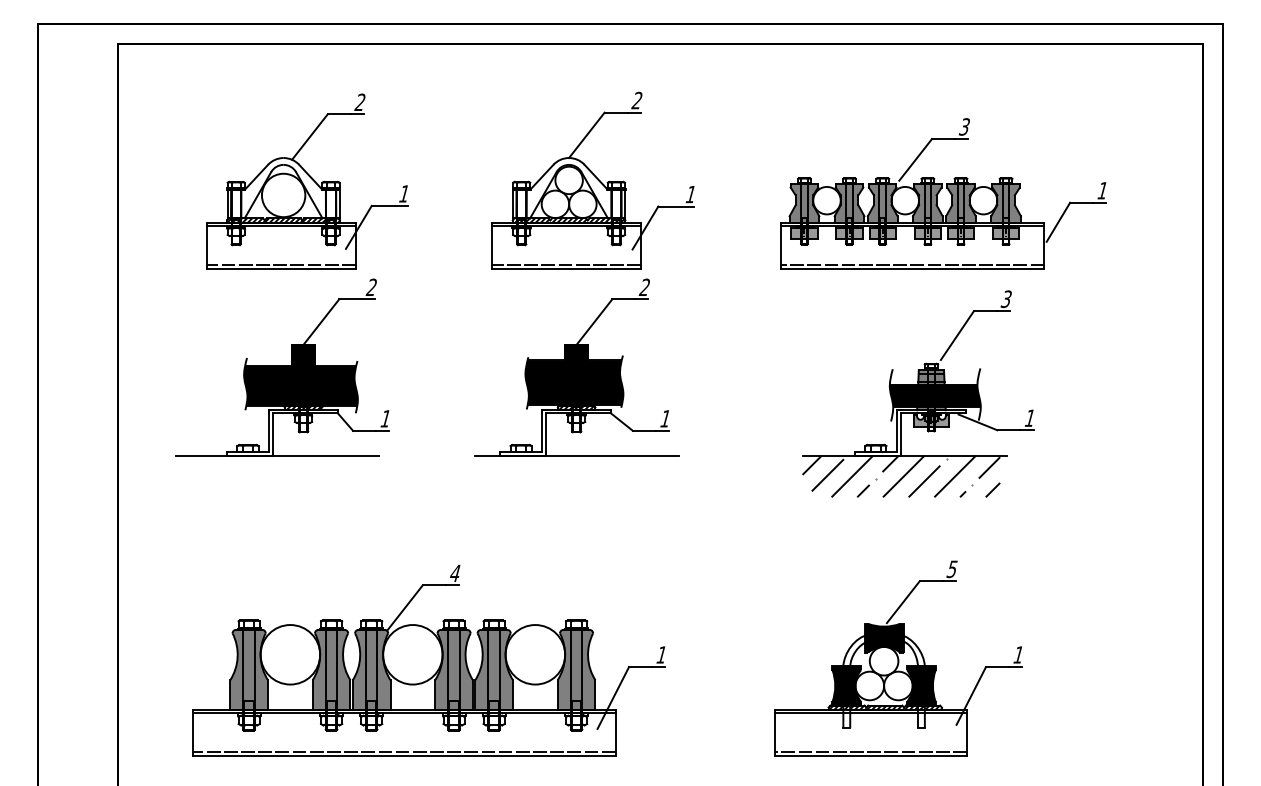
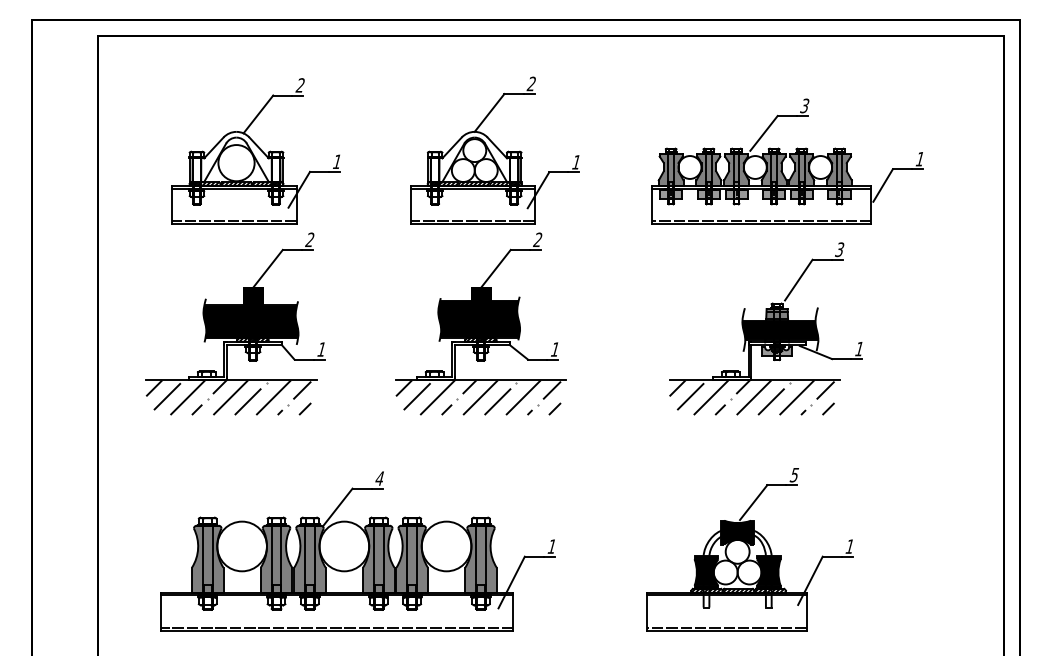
hatch: (274, 476) -> (228, 397), added
hatch: (573, 476) -> (478, 397), added

